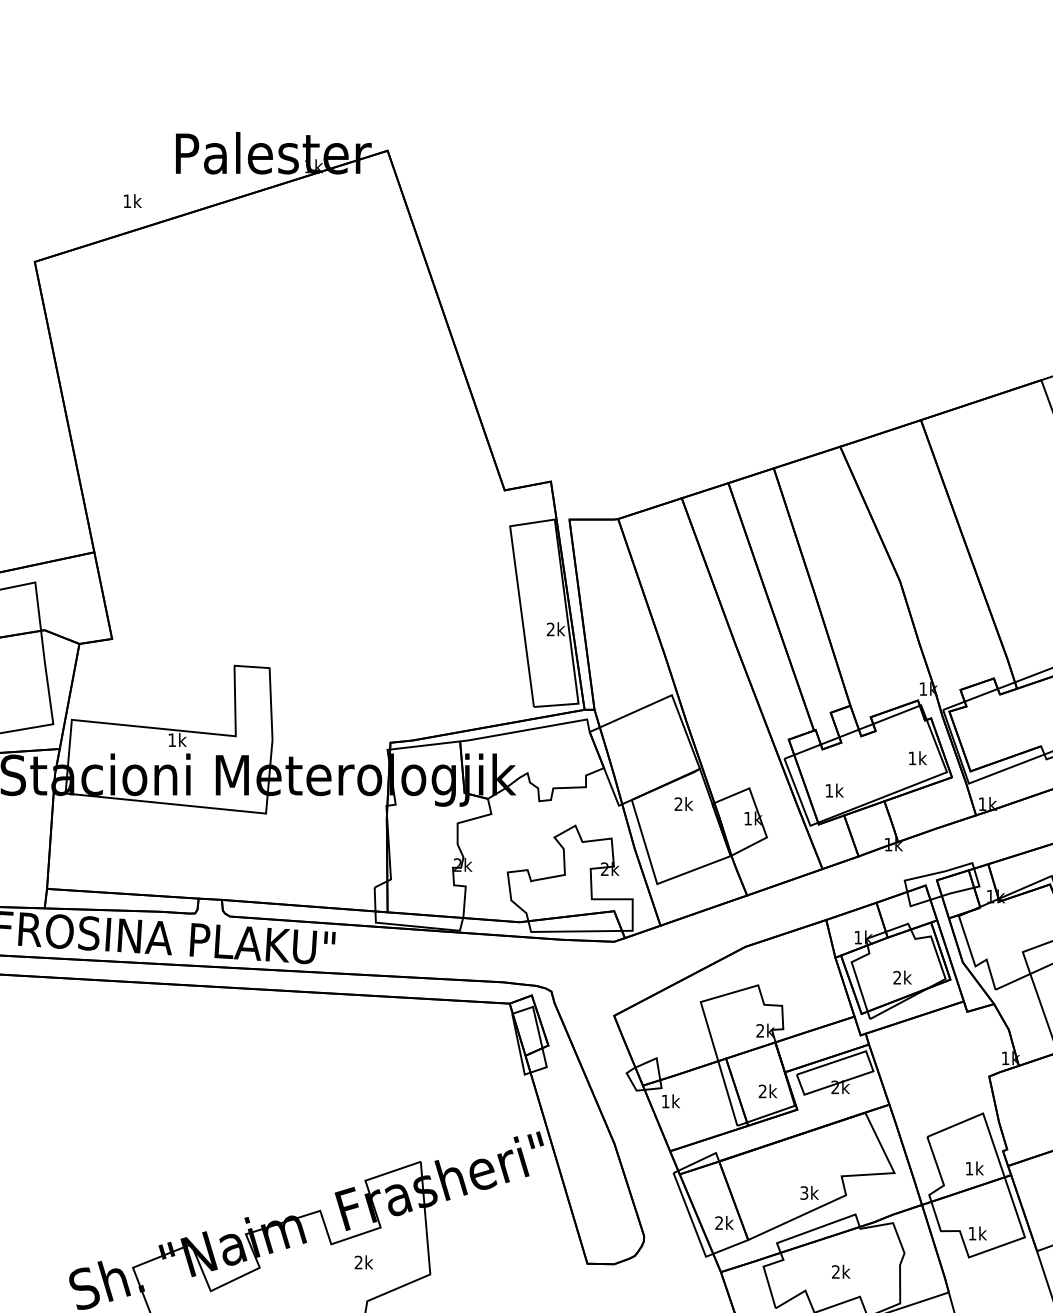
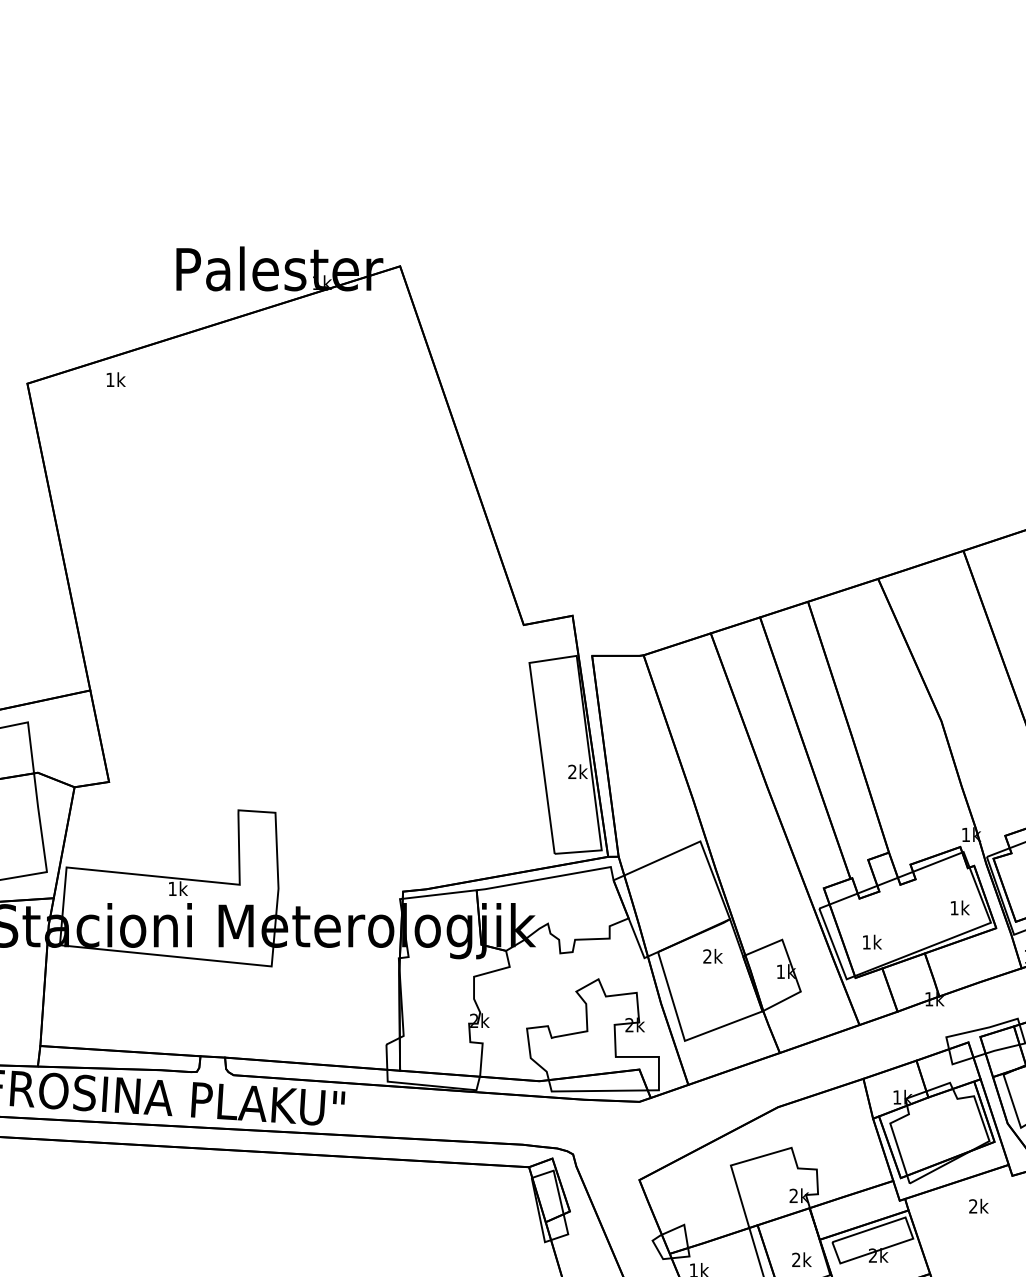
text: (132, 200) -> (115, 379), moved
text: (902, 977) -> (978, 1206), moved

